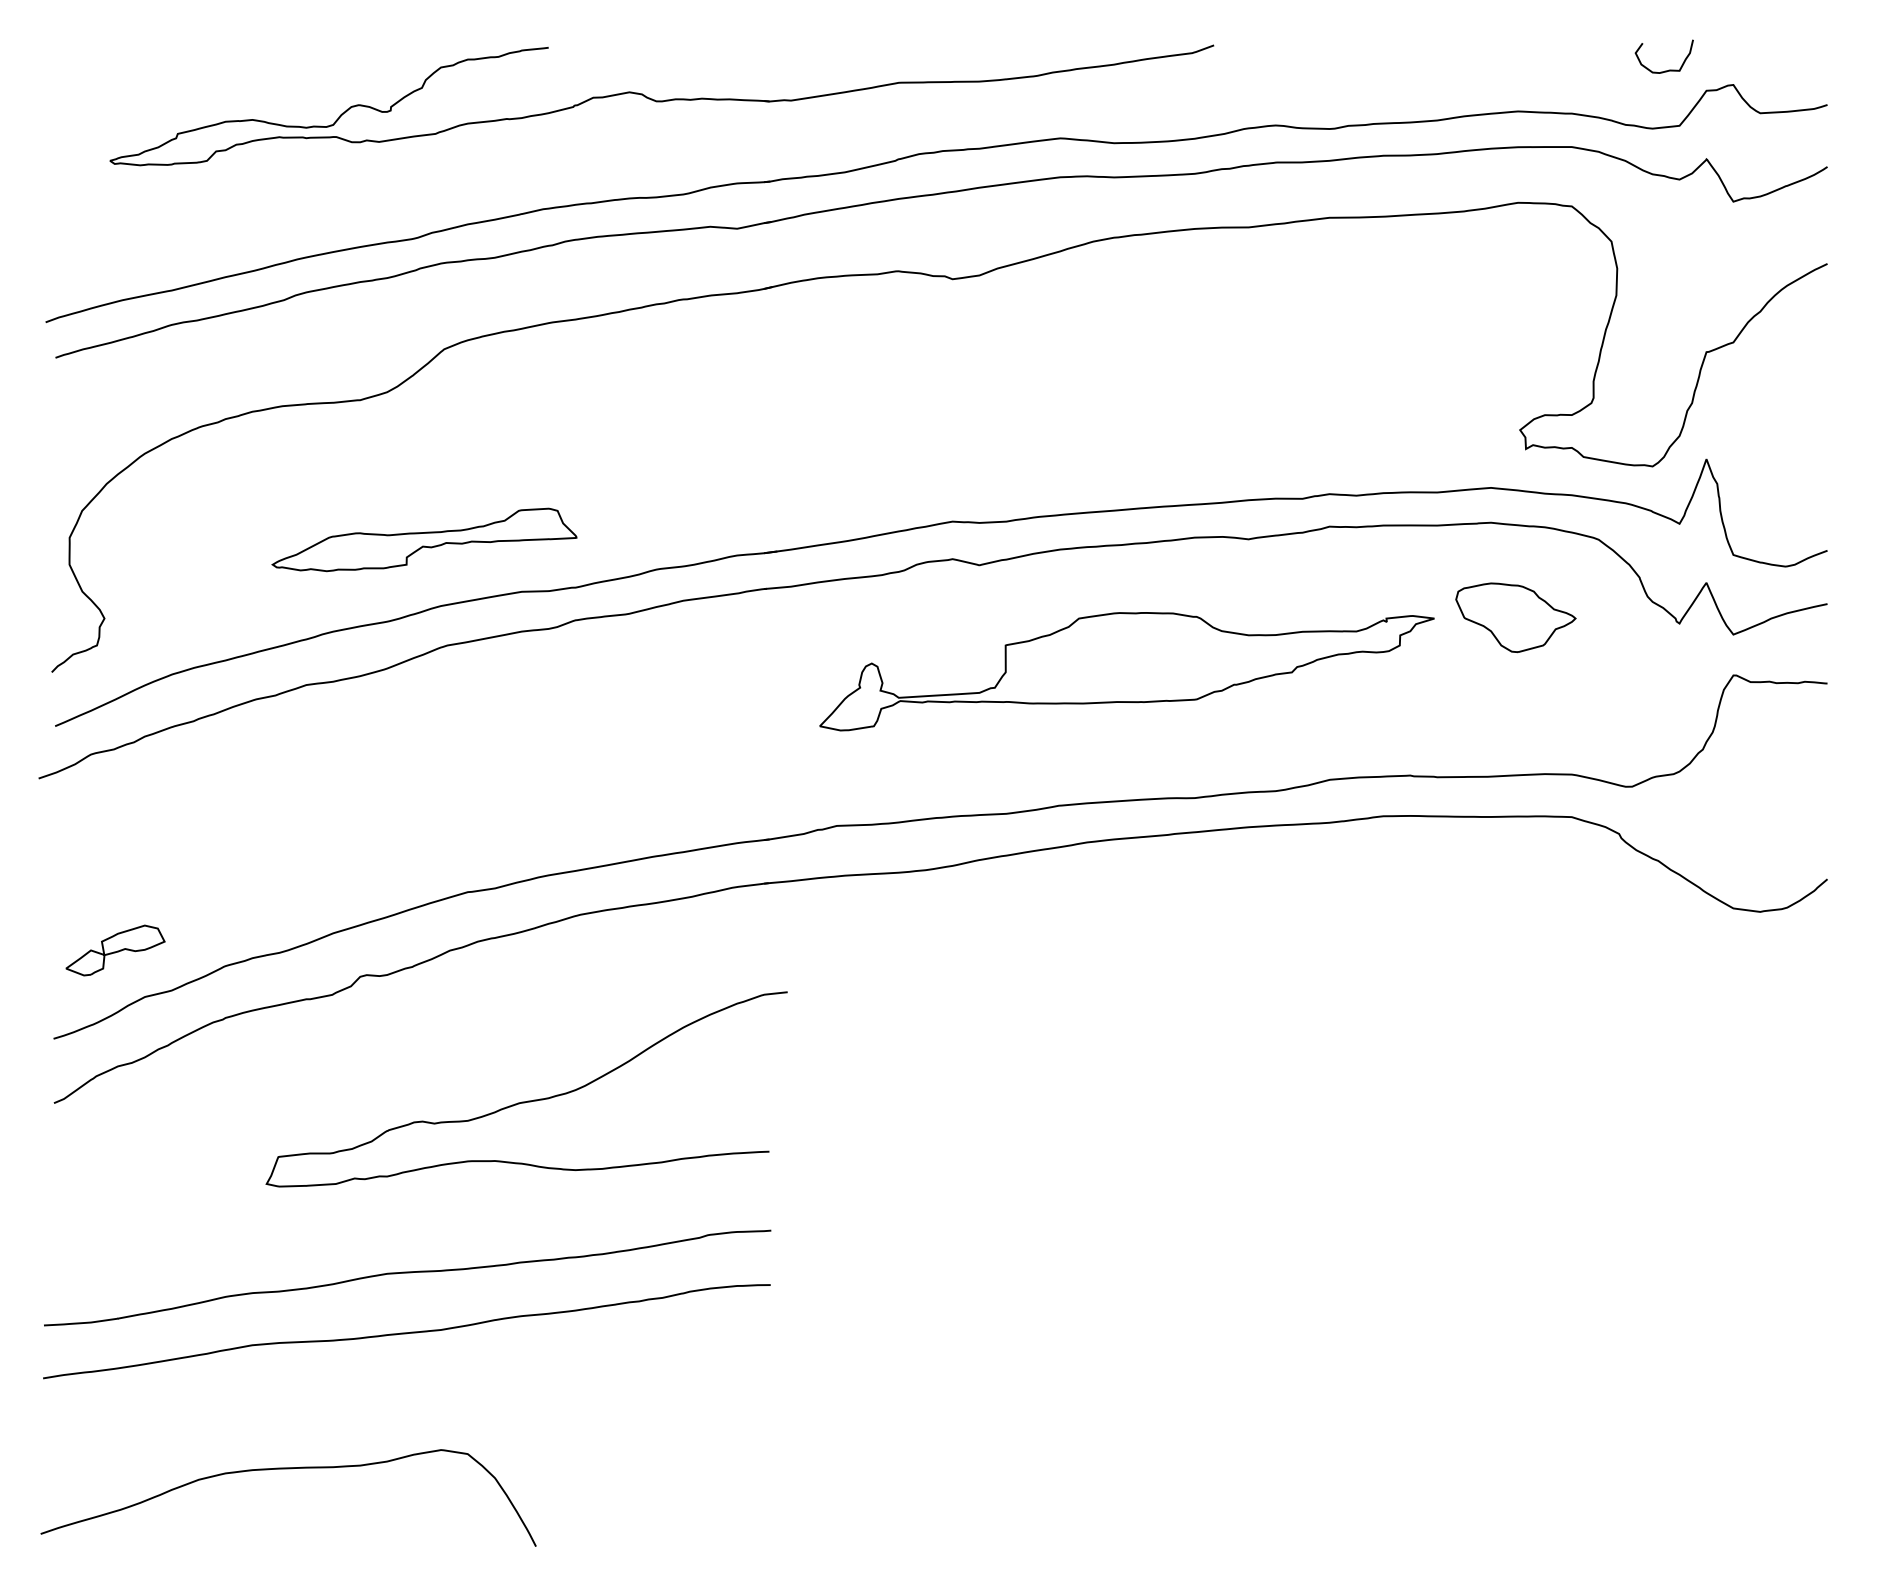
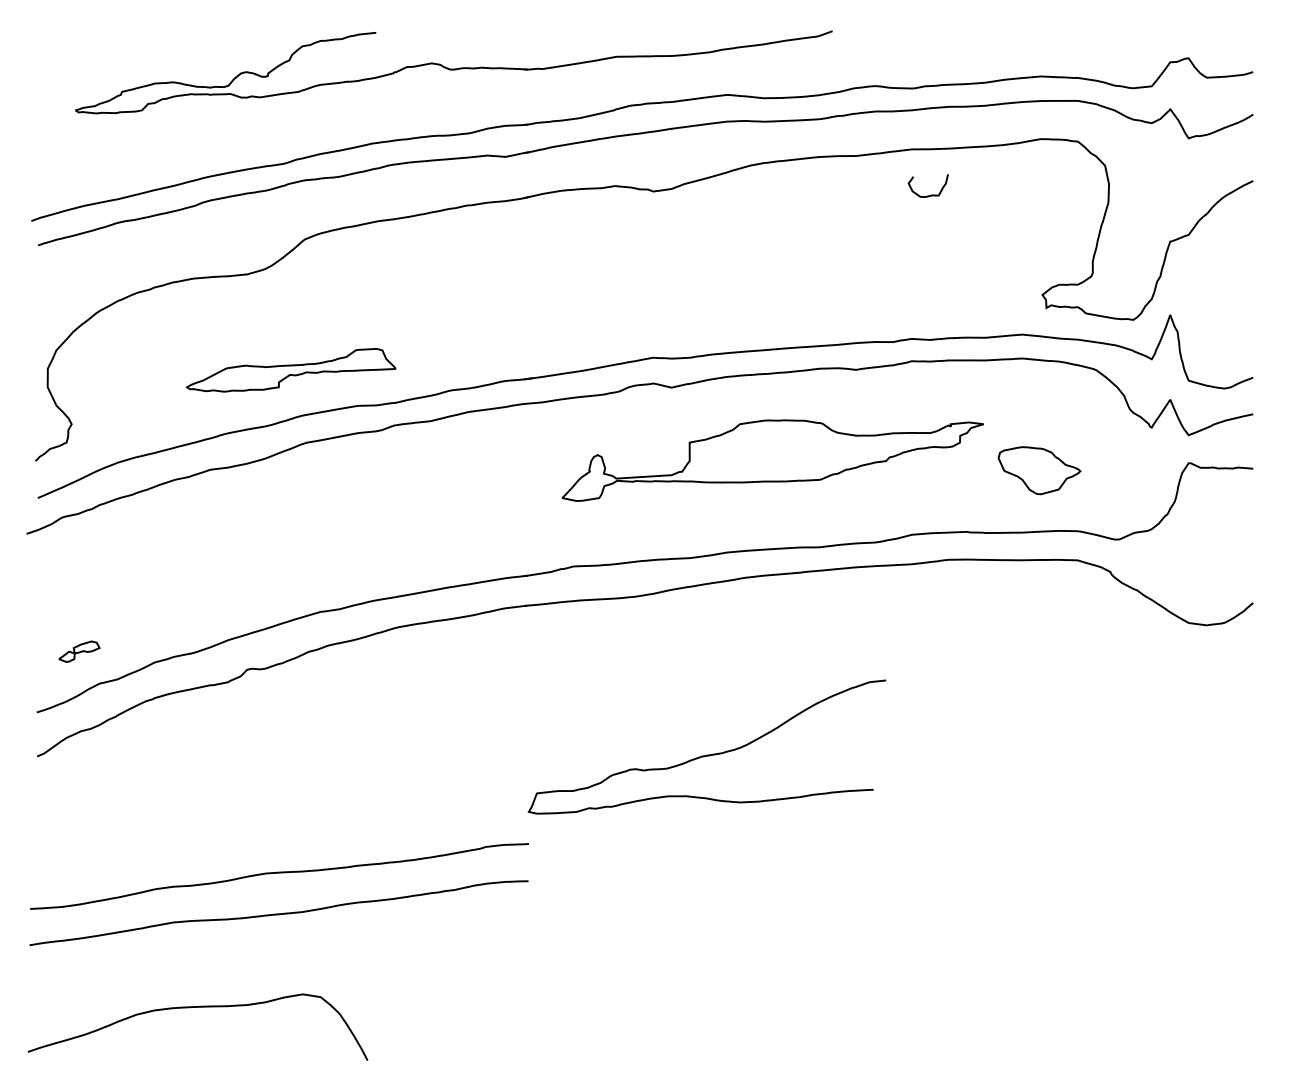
curve: (1667, 69) -> (930, 194), moved
part: (1515, 617) -> (1039, 470), moved
part: (115, 949) -> (79, 651), size x0.6
curve: (525, 1100) -> (706, 754), moved

